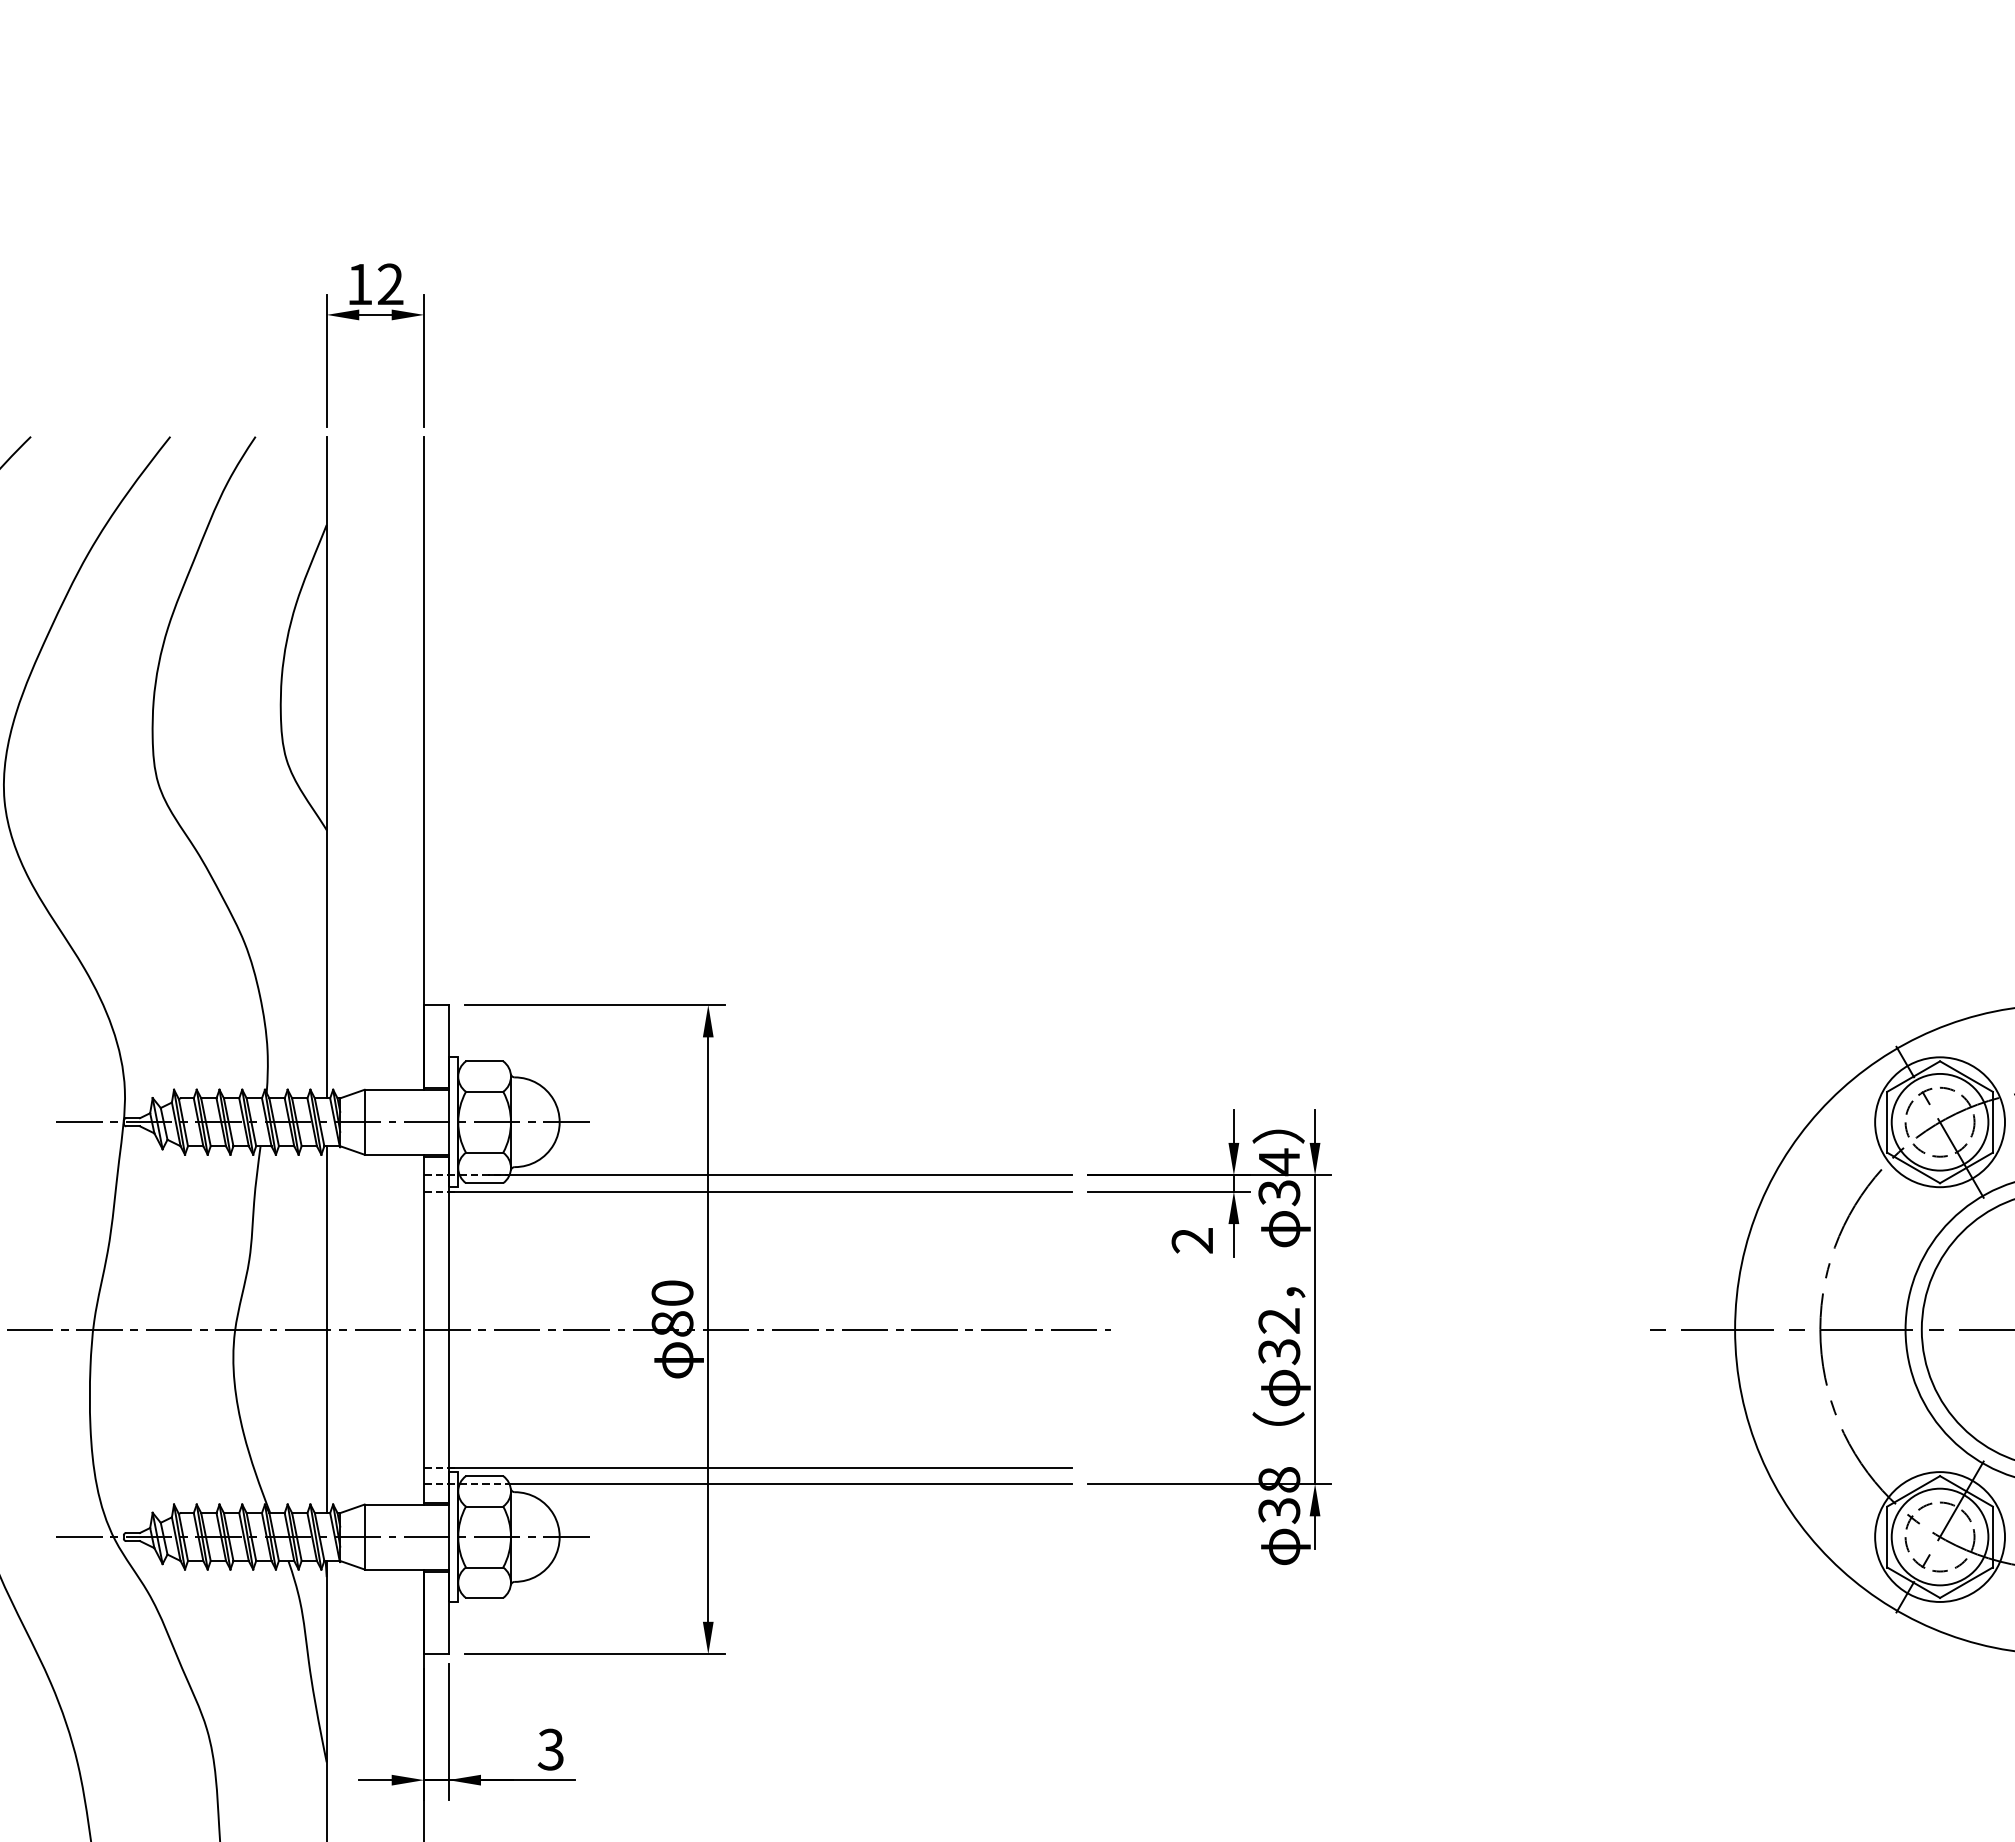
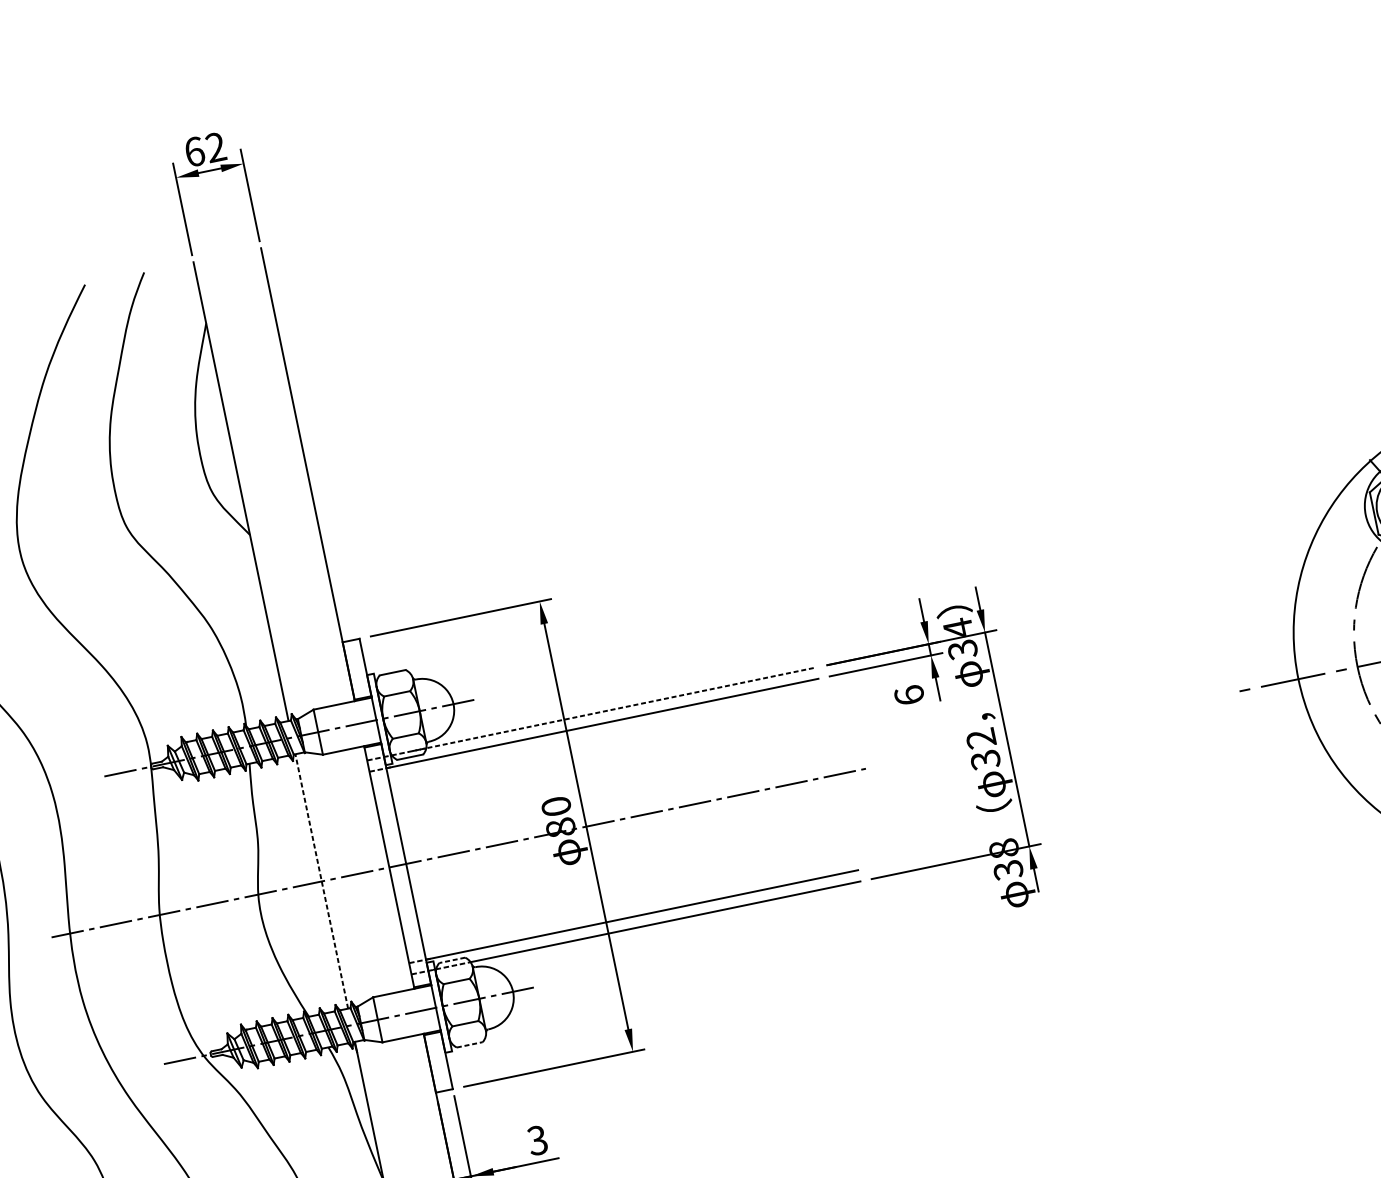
text: (359, 284) -> (194, 151), 12 -> 62
line: (780, 1175) -> (614, 709), solid -> dashed
text: (1192, 1240) -> (909, 695), 2 -> 6
line: (326, 1329) -> (321, 881), solid -> dashed
line: (484, 1476) -> (452, 960), solid -> dashed
line: (484, 1597) -> (469, 1044), solid -> dashed

